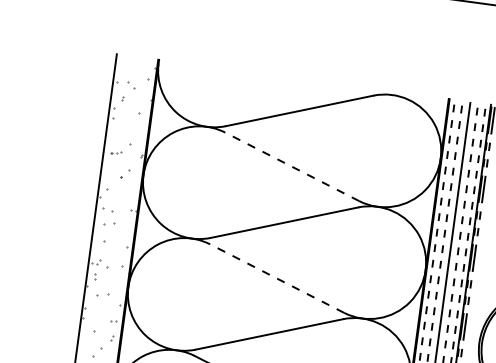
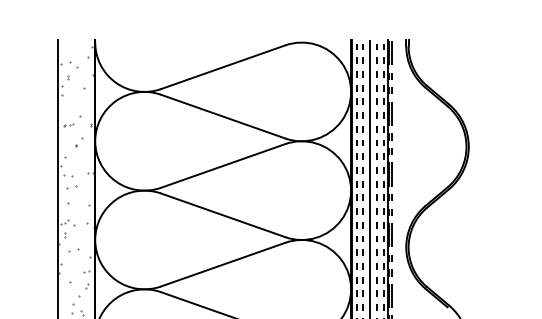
line: (292, 166) -> (223, 116), dashed -> solid
line: (277, 278) -> (223, 215), dashed -> solid

